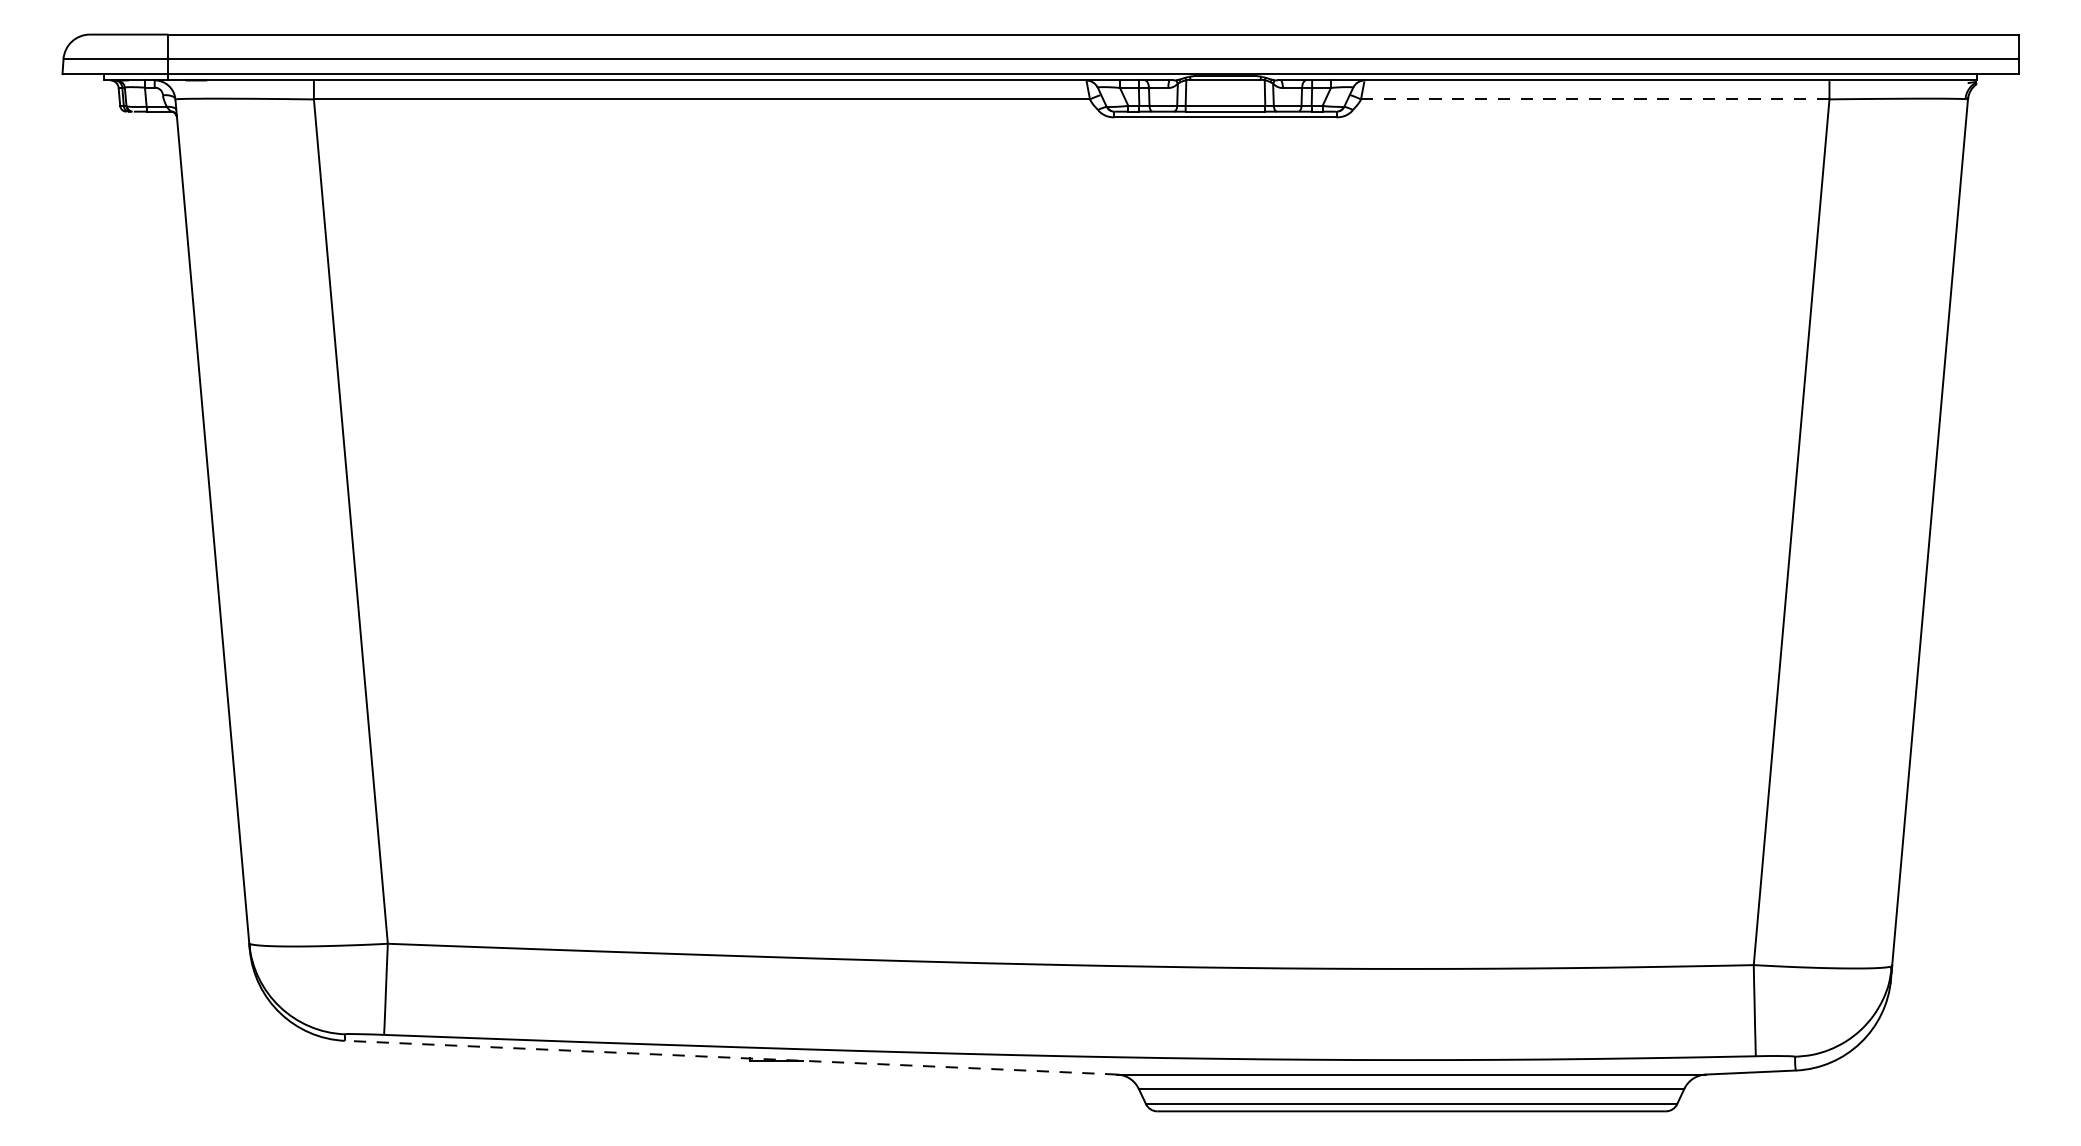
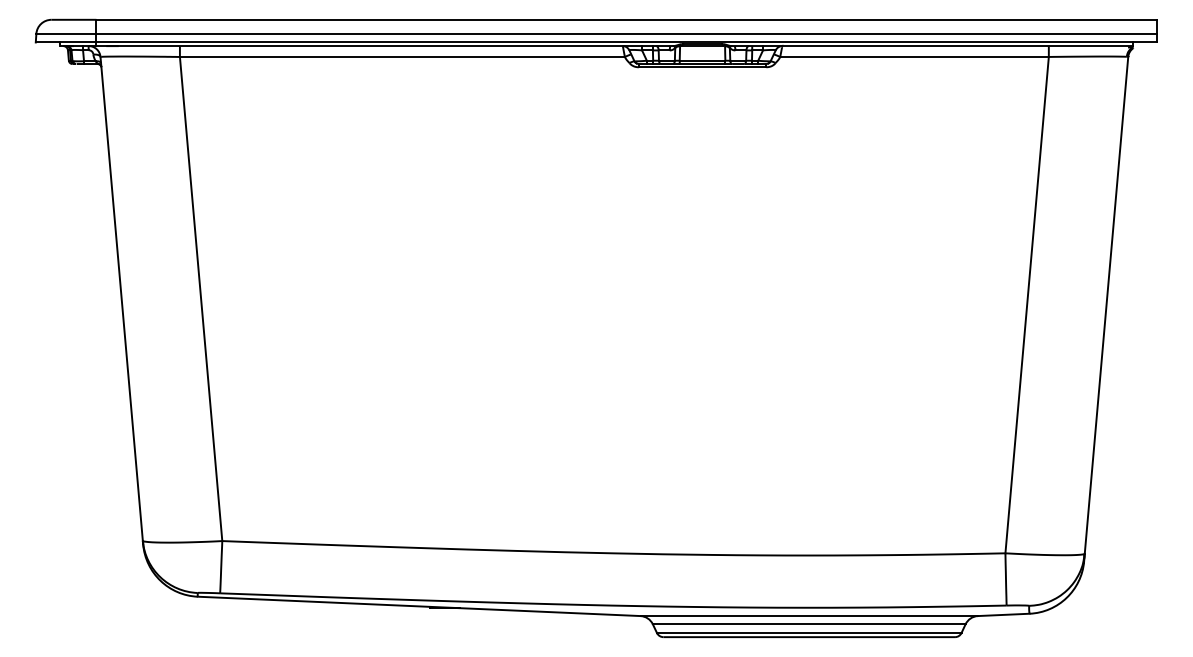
line: (1596, 98) -> (915, 56), dashed -> solid
line: (731, 1057) -> (419, 606), dashed -> solid

